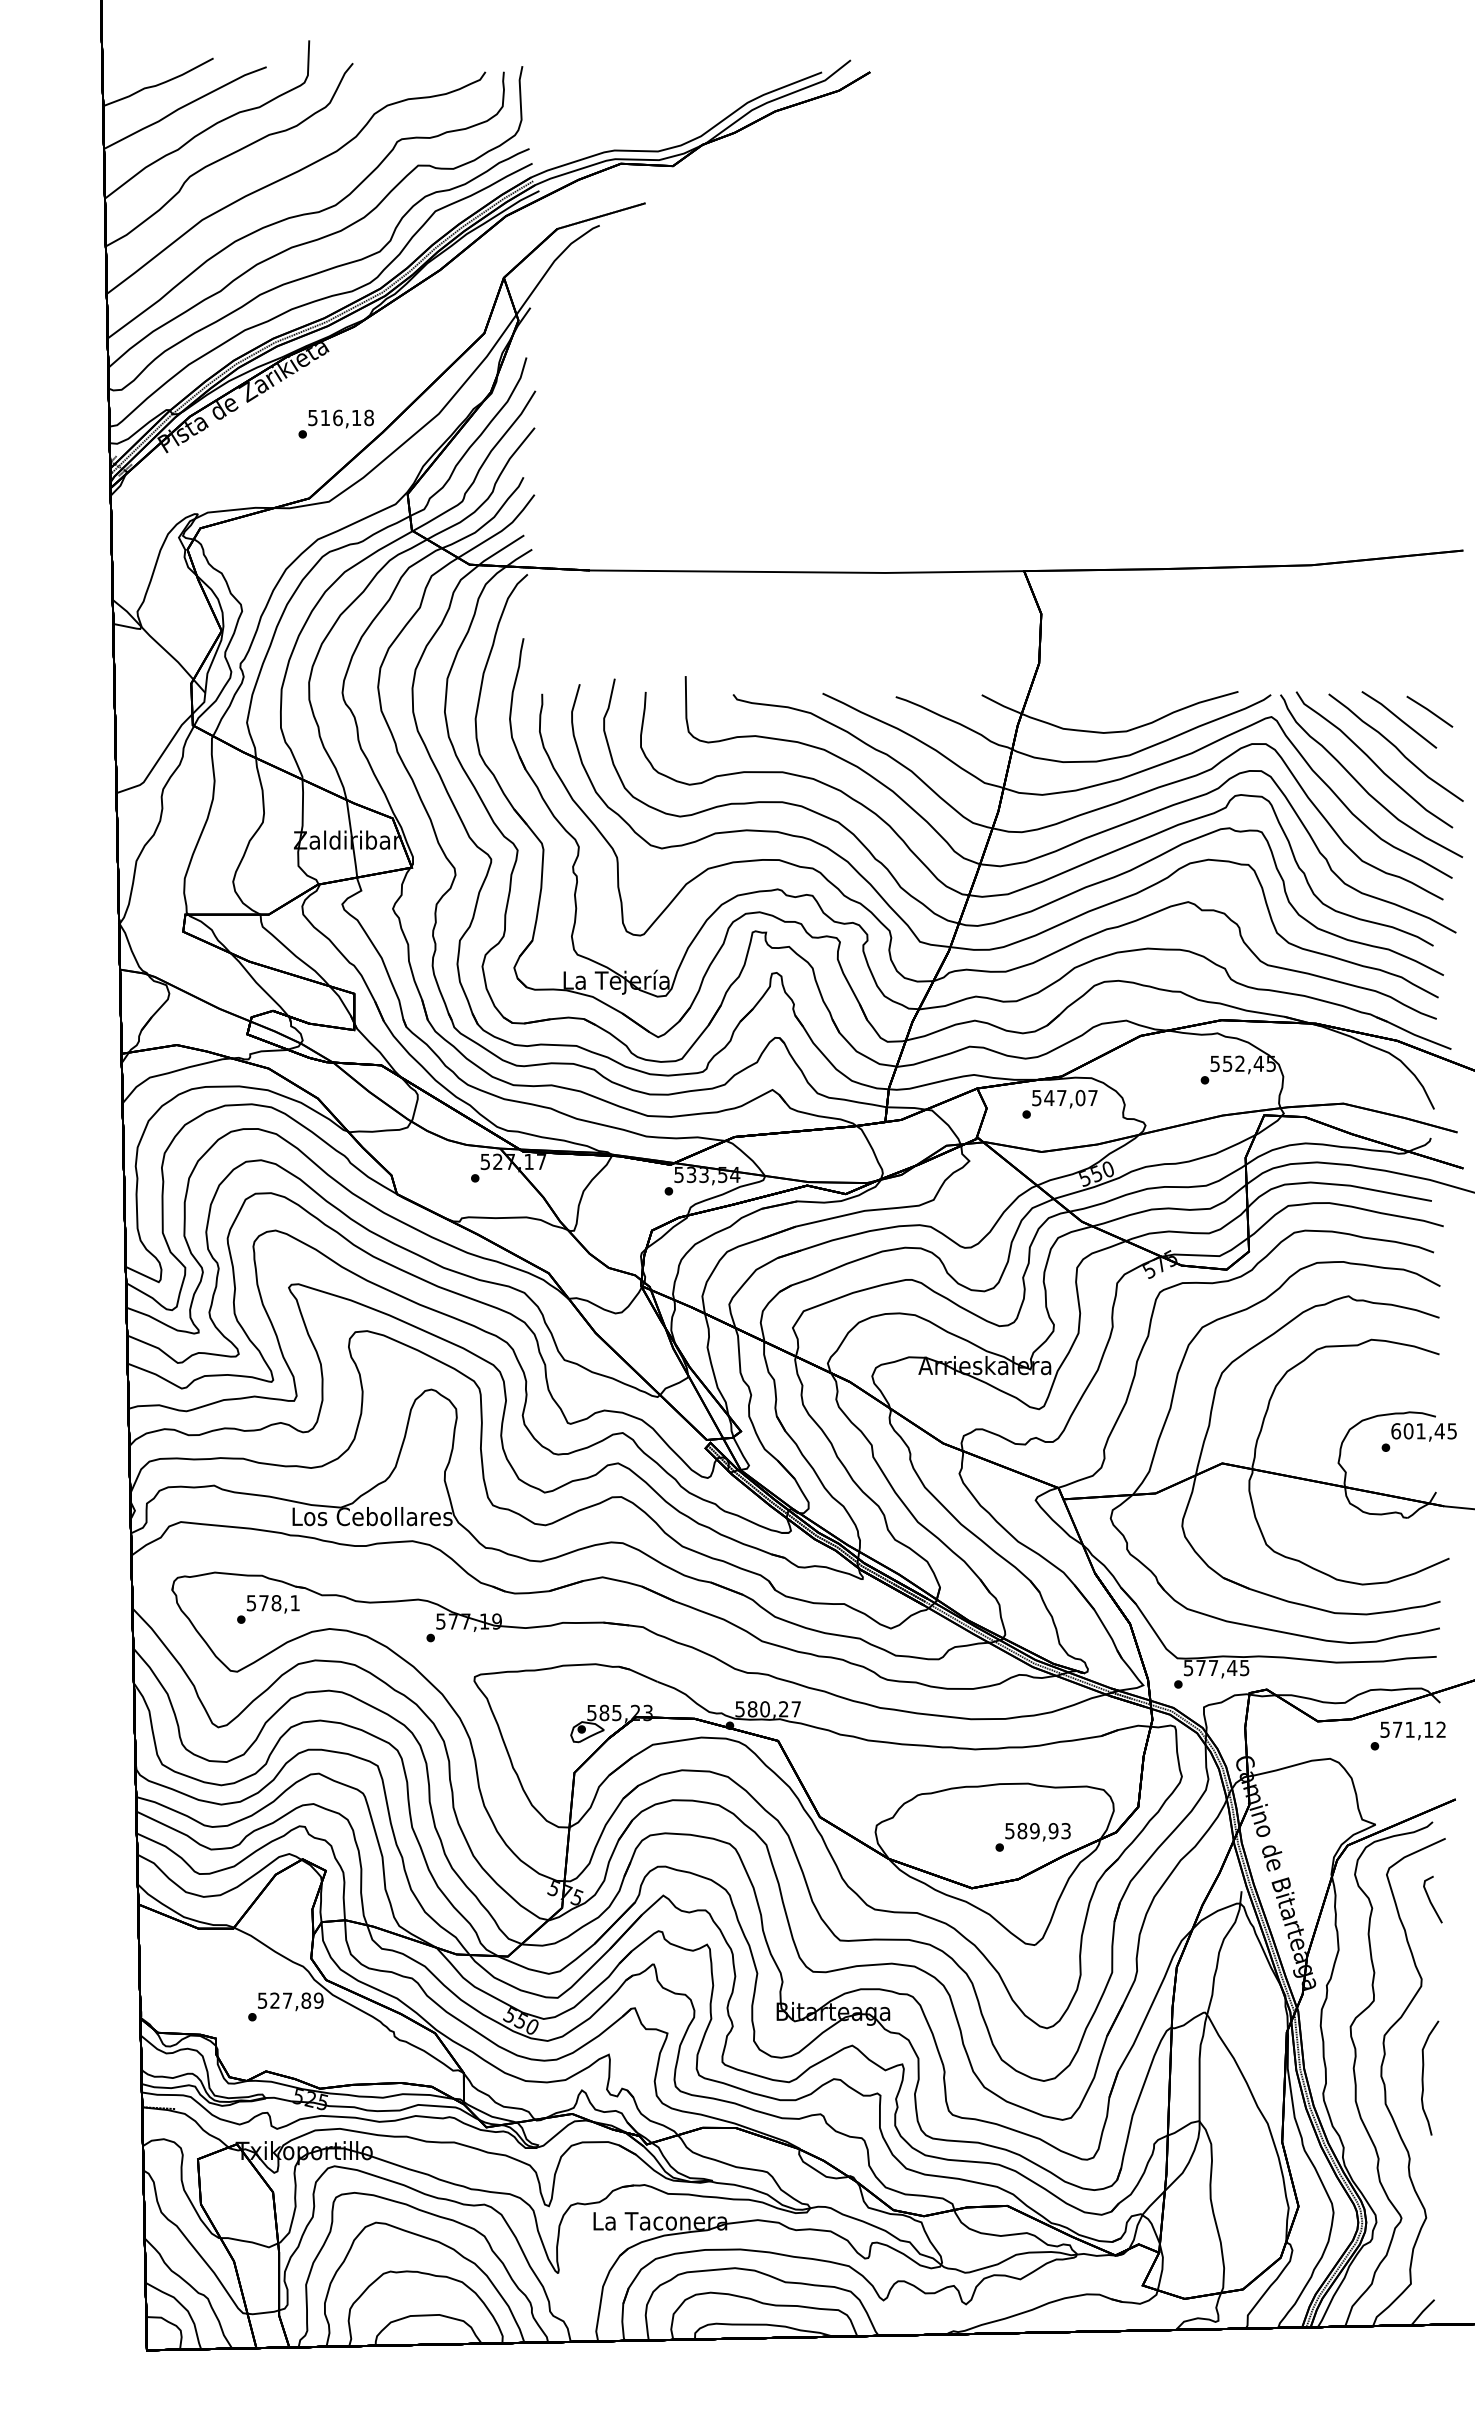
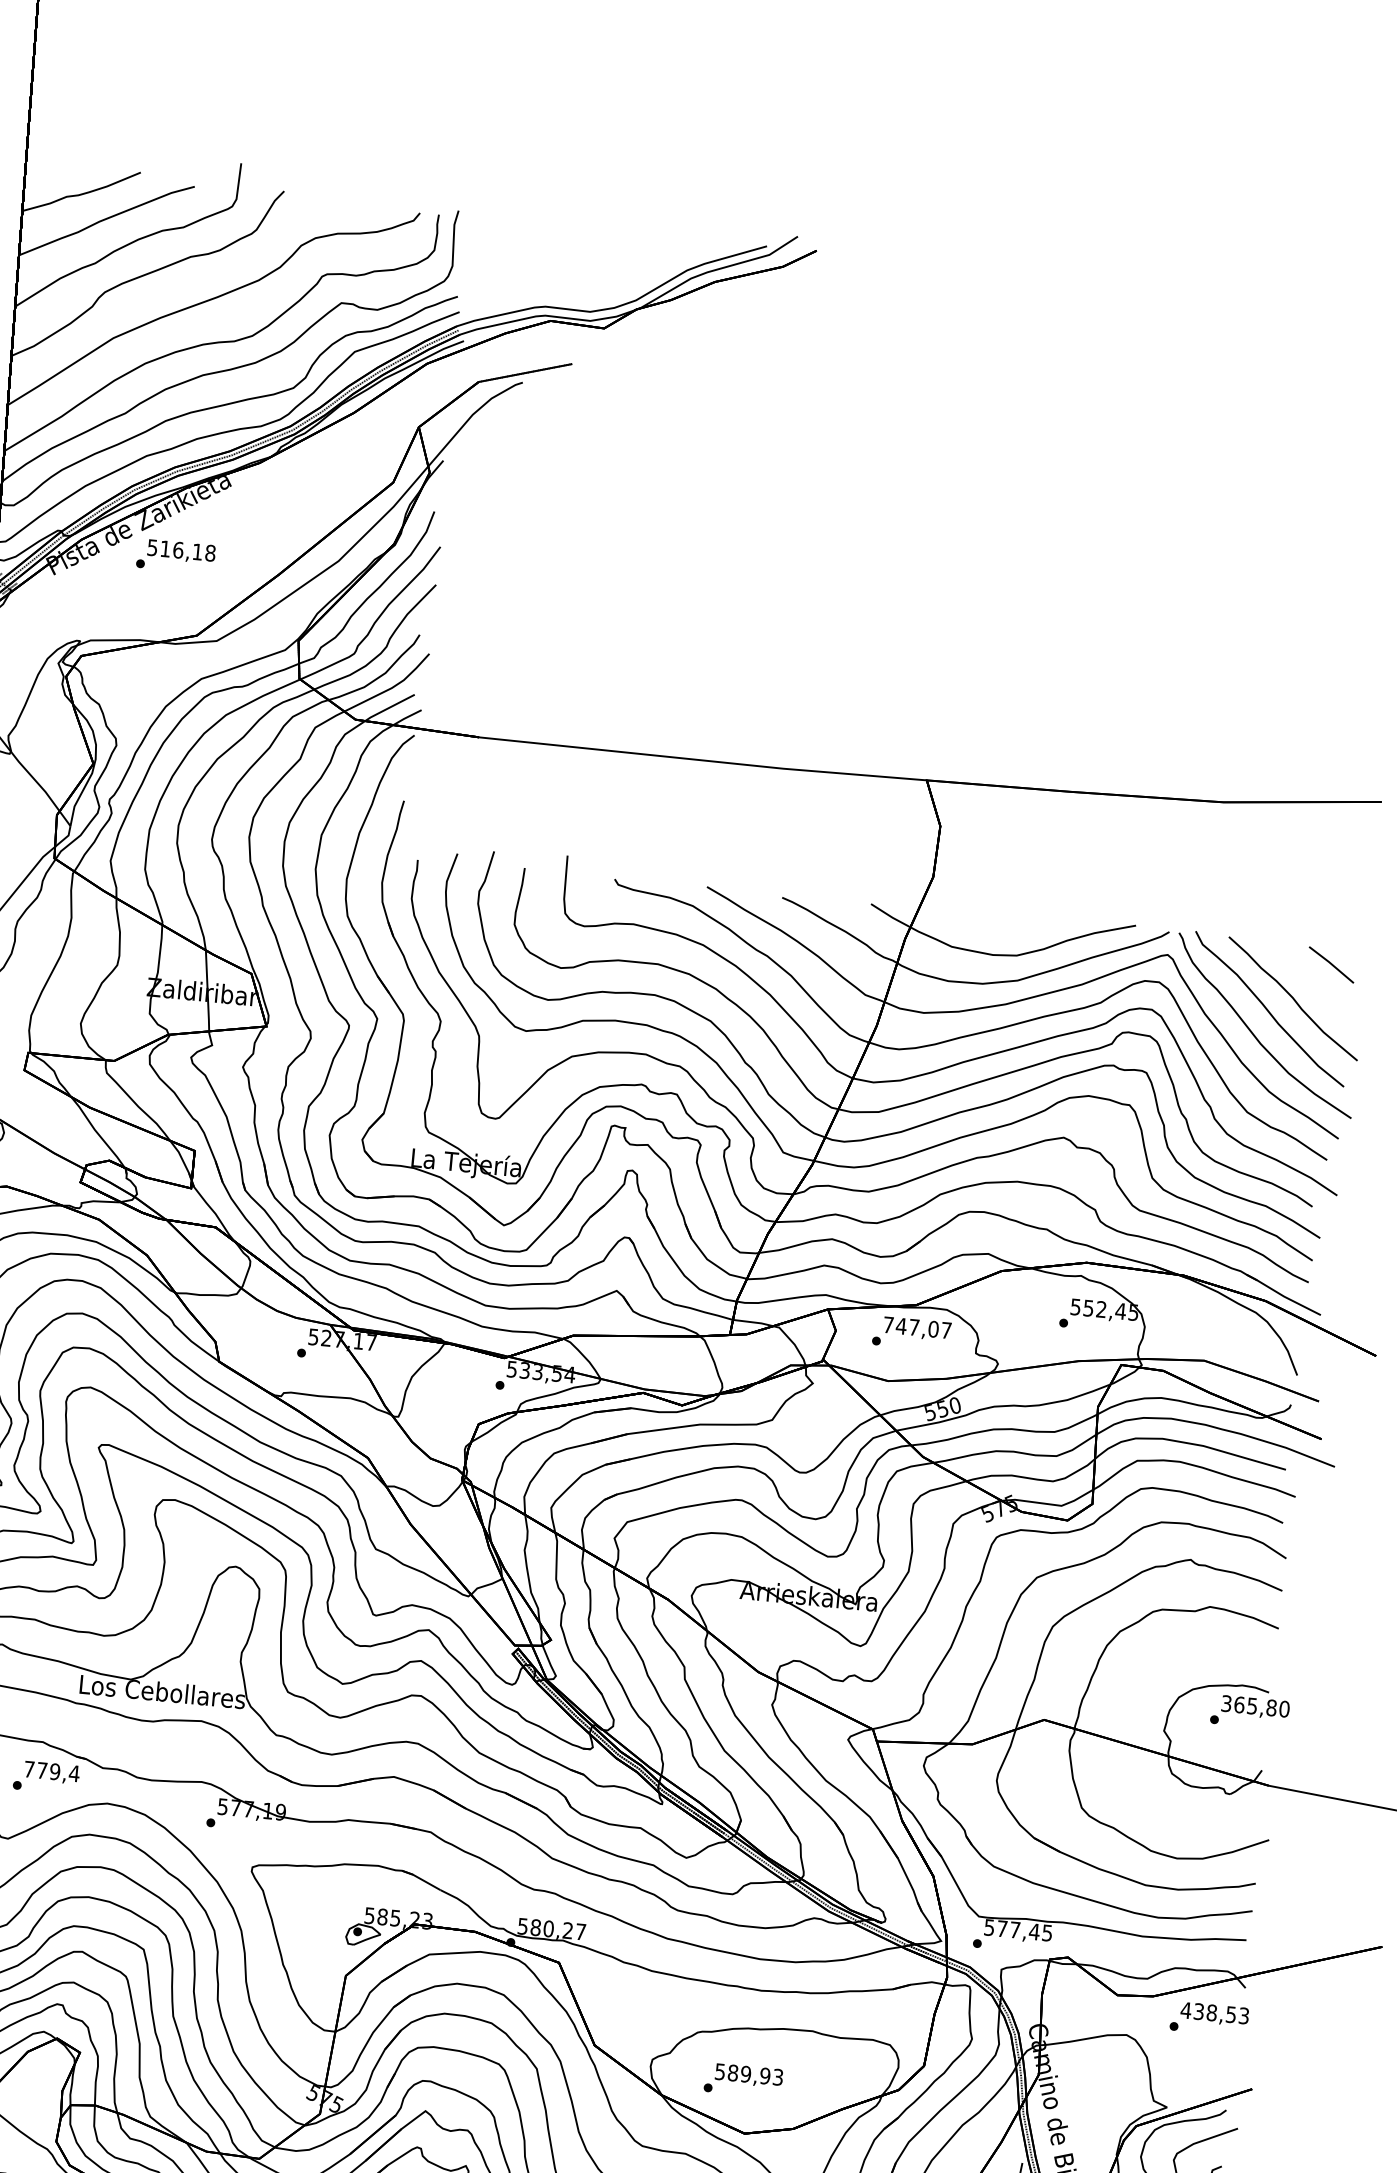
text: (335, 423) -> (175, 555), moved
part: (1399, 719) -> (1299, 969), removed
text: (1036, 1098) -> (888, 1325), 547,07 -> 747,07
text: (1424, 1431) -> (1255, 1706), 601,45 -> 365,80
text: (273, 1603) -> (52, 1771), 578,1 -> 779,4
text: (1412, 1729) -> (1214, 2012), 571,12 -> 438,53
text: (1032, 1837) -> (742, 2080), moved

